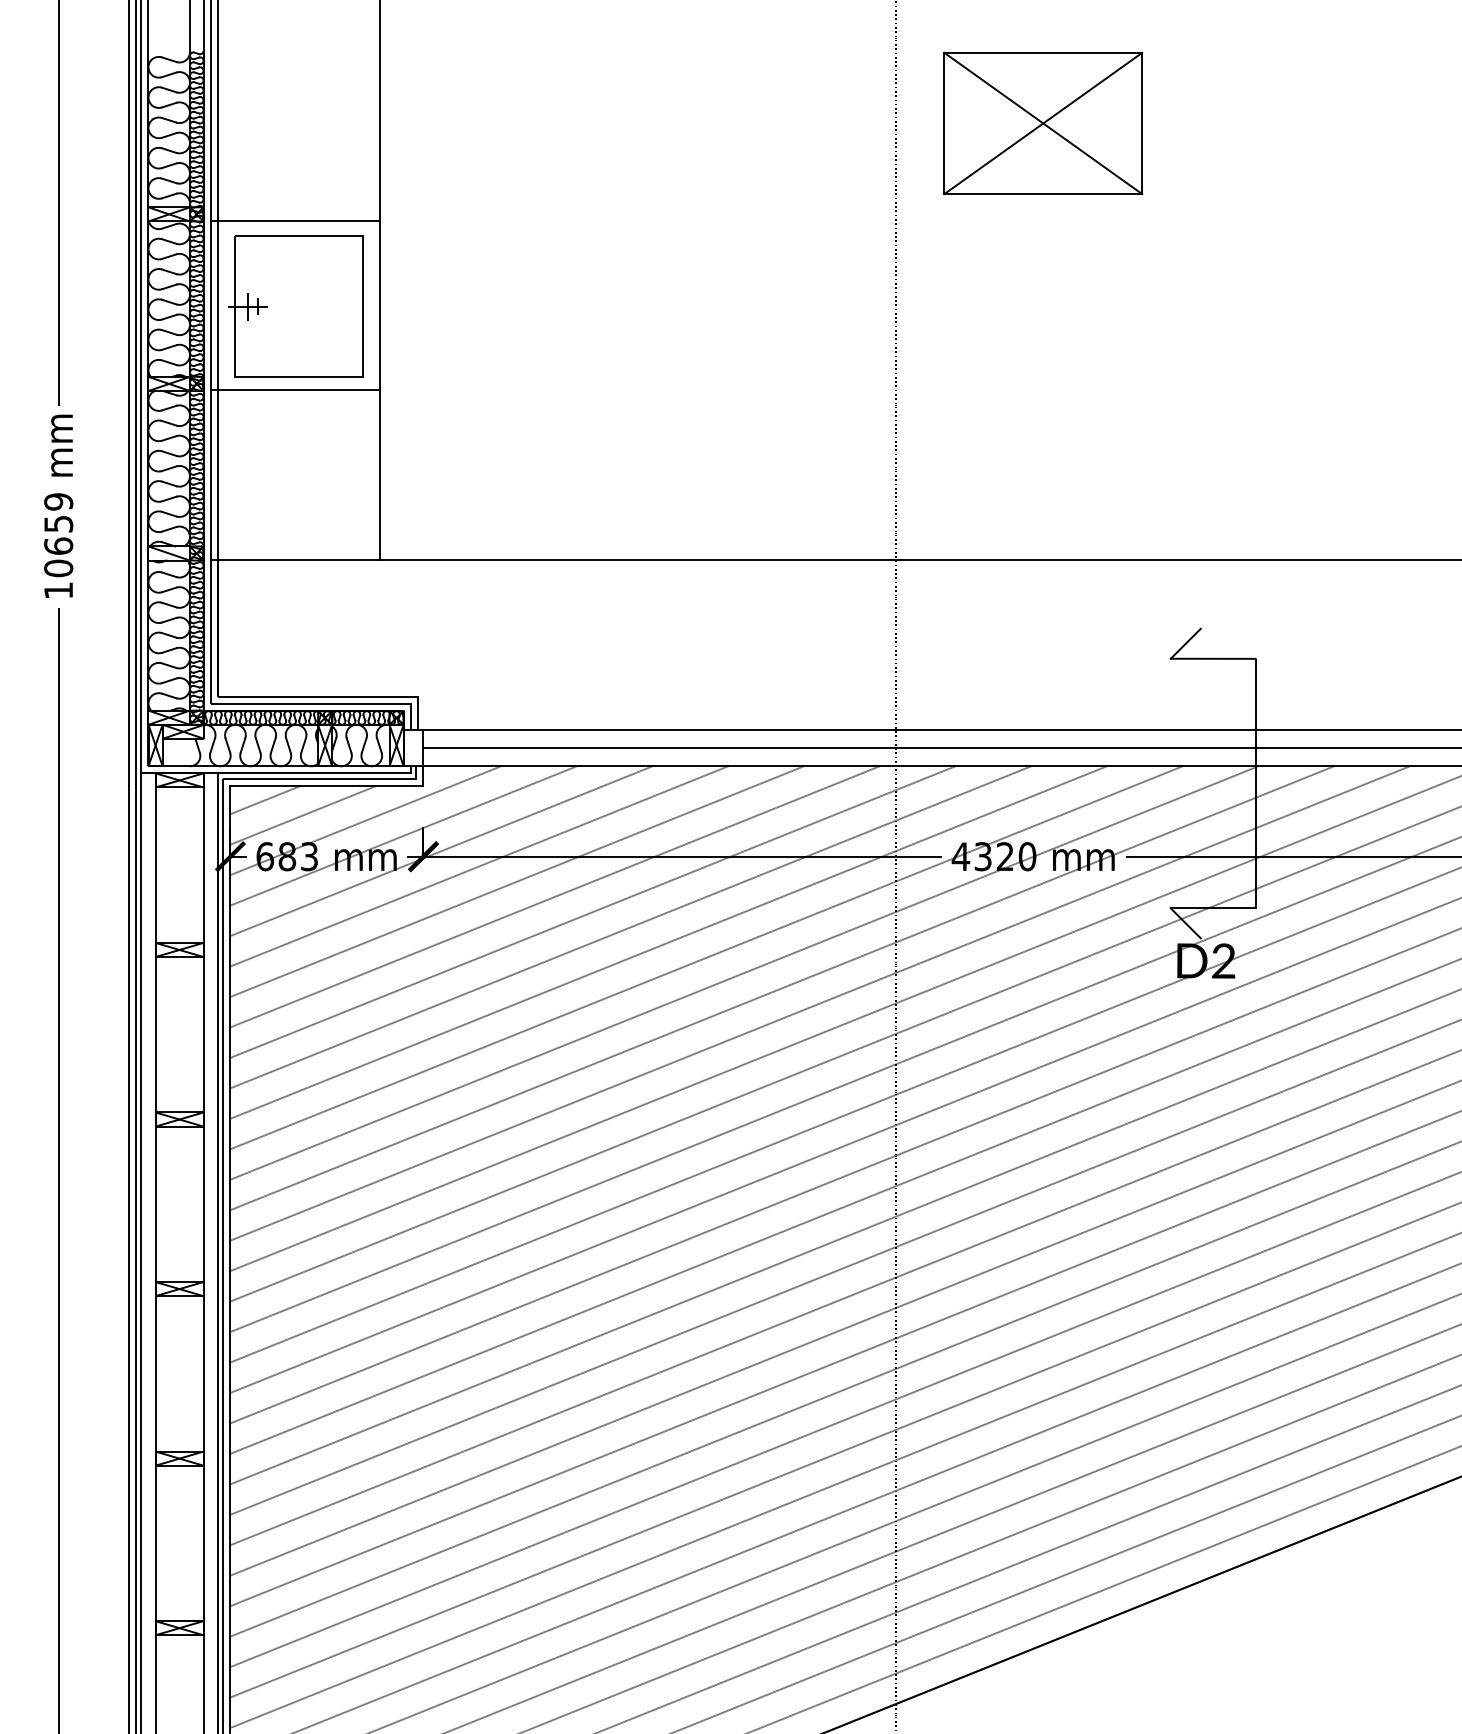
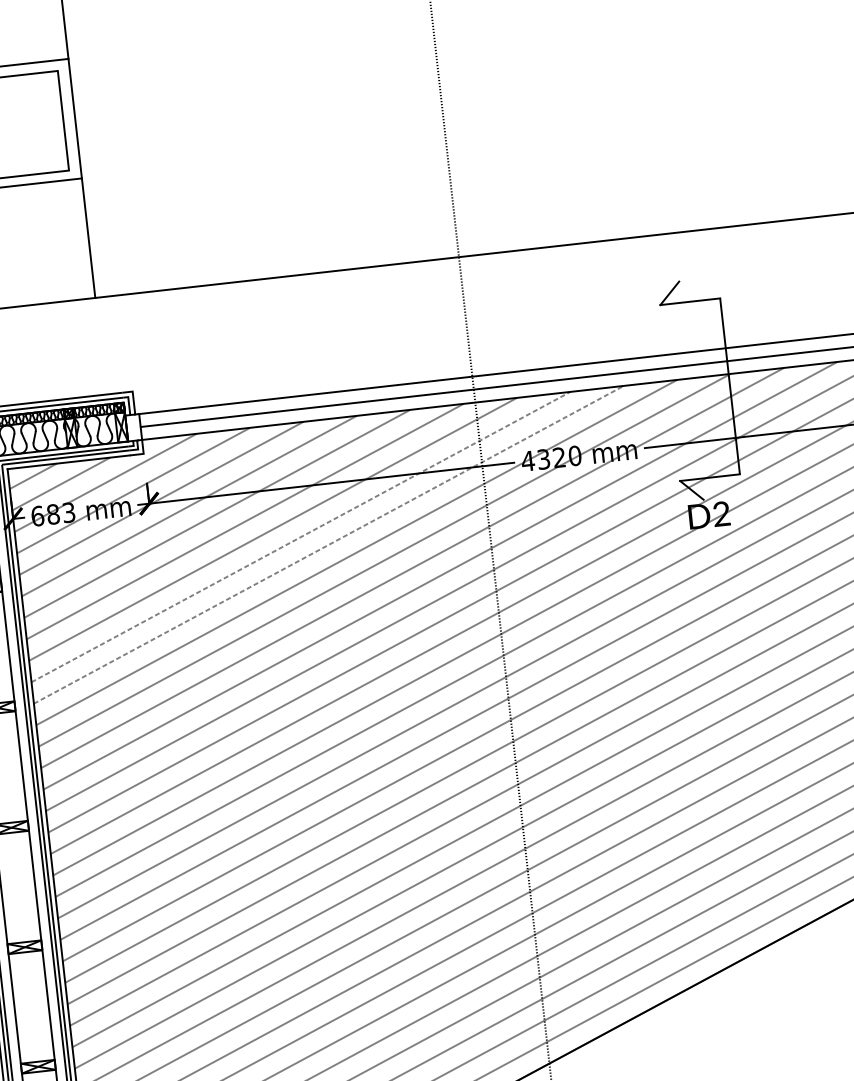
line: (630, 927) -> (300, 537), solid -> dashed
line: (669, 942) -> (329, 544), solid -> dashed

